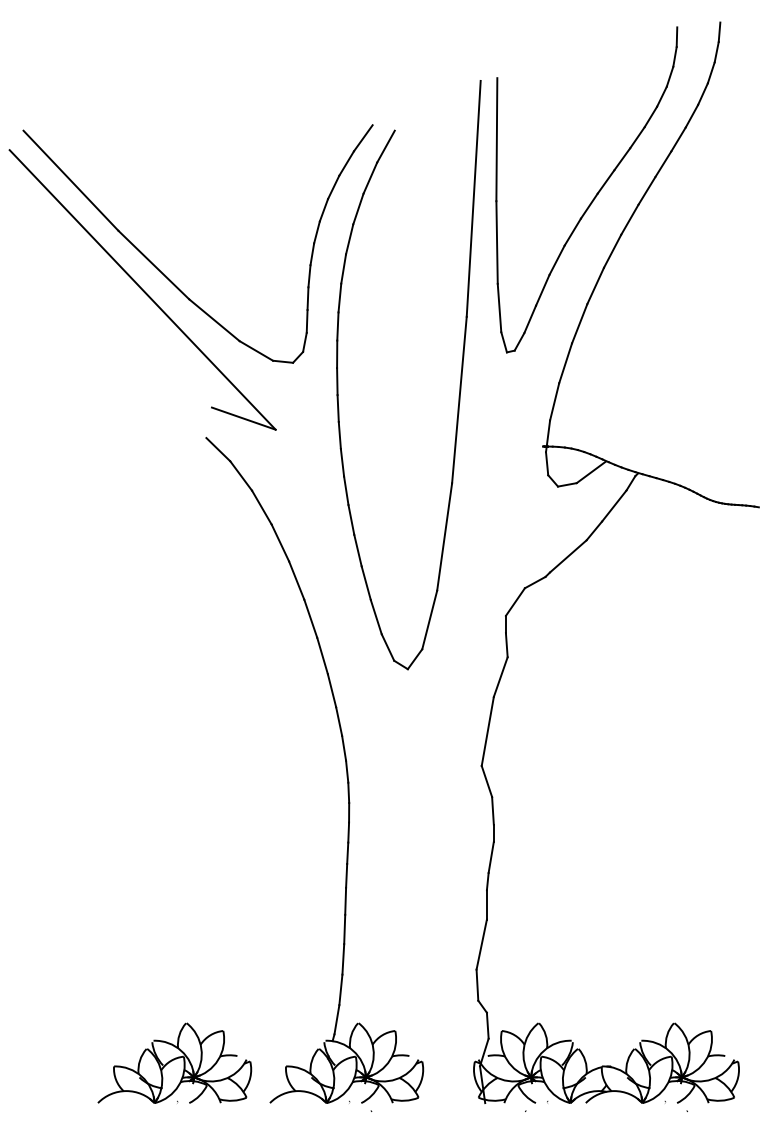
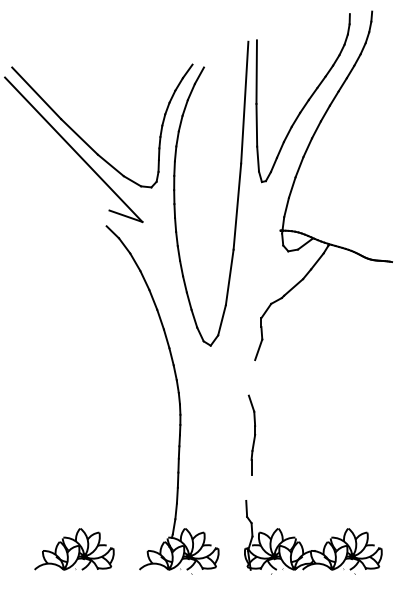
line: (486, 730) -> (251, 377), removed
line: (480, 943) -> (248, 487), removed
part: (175, 1063) -> (74, 549), moved

